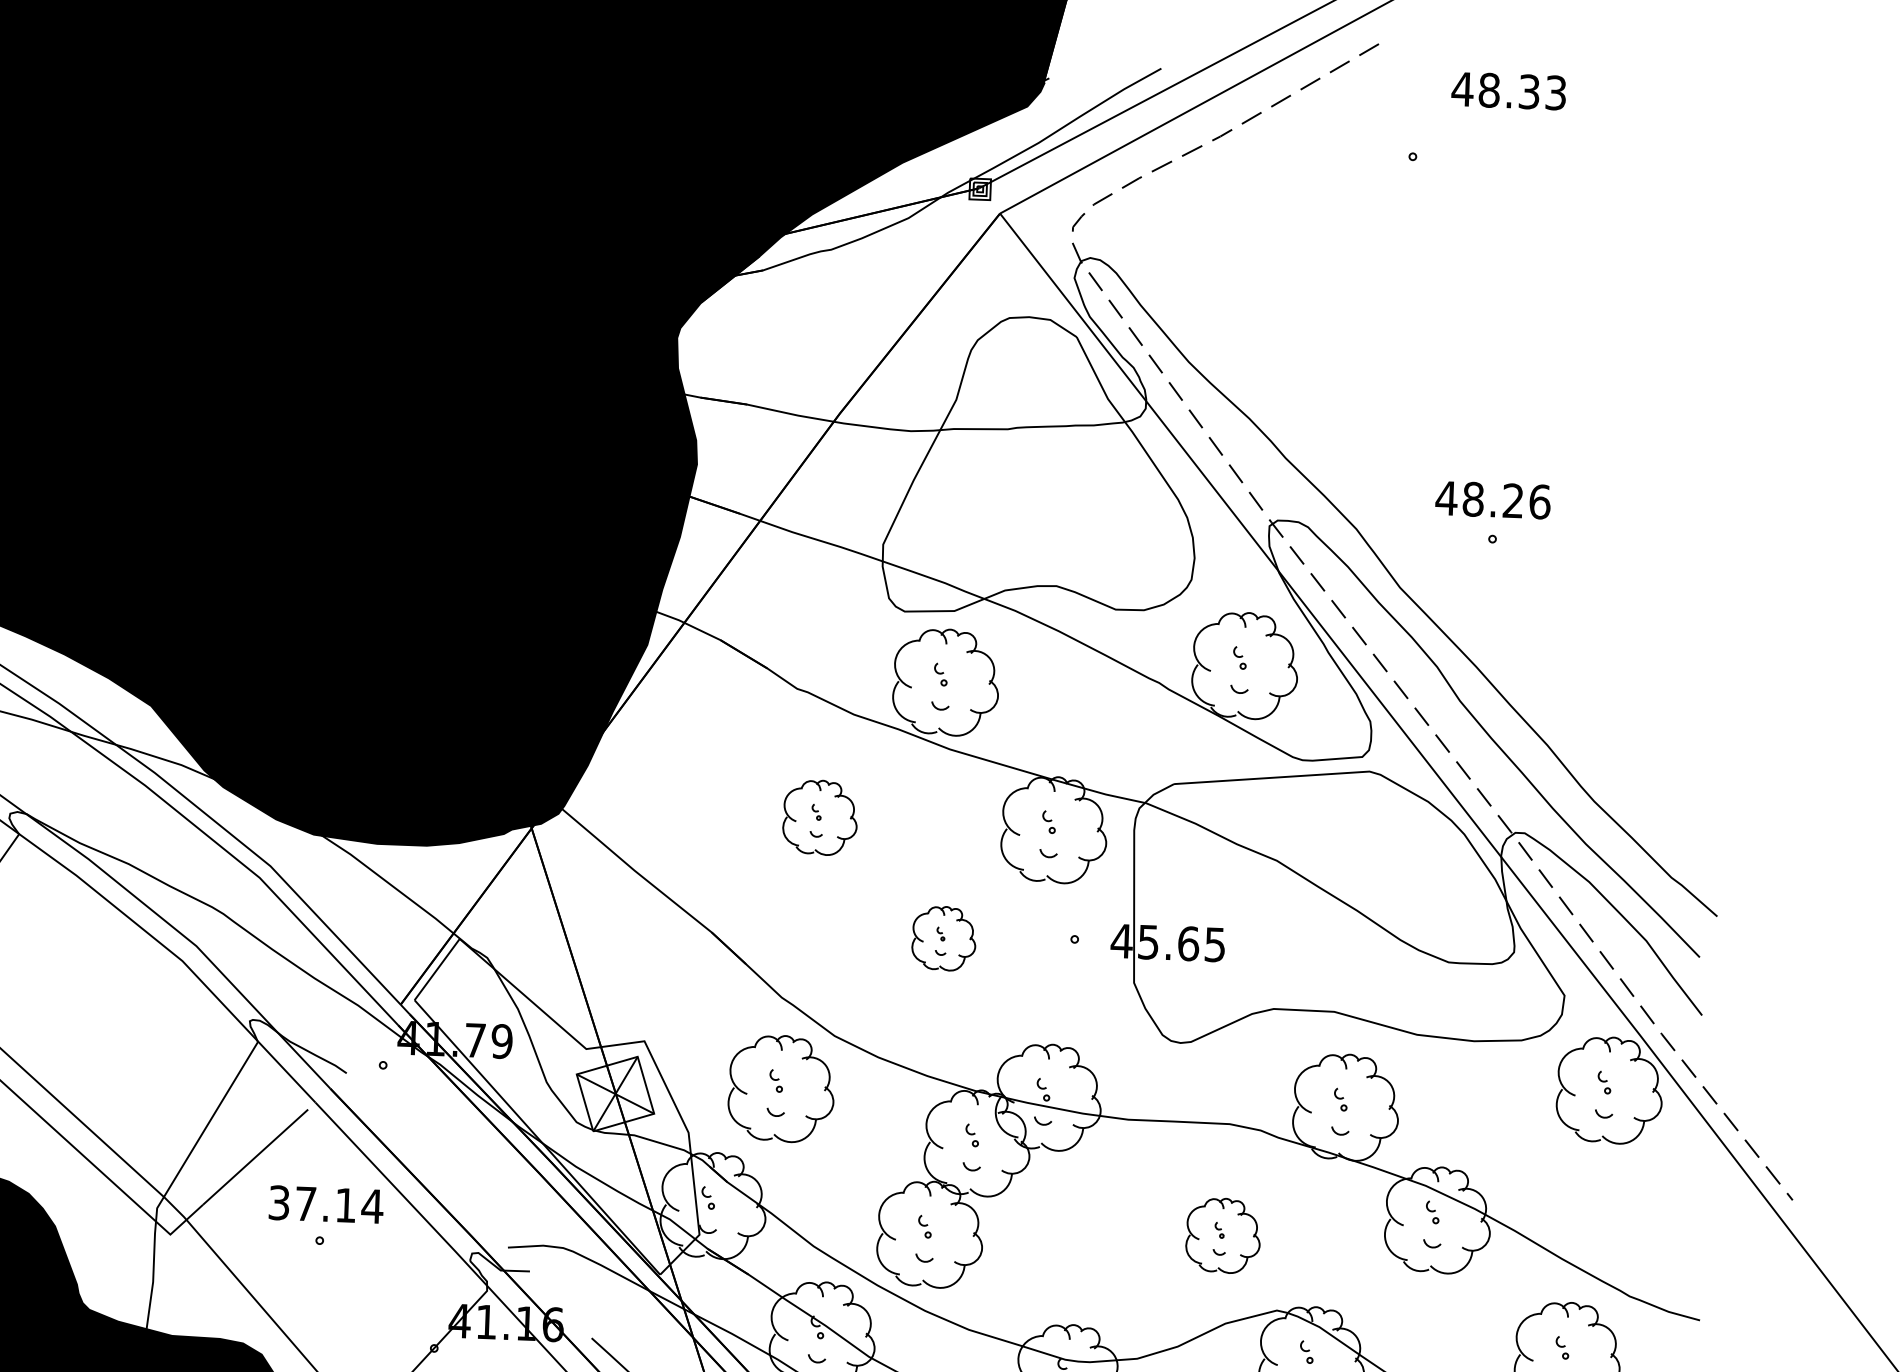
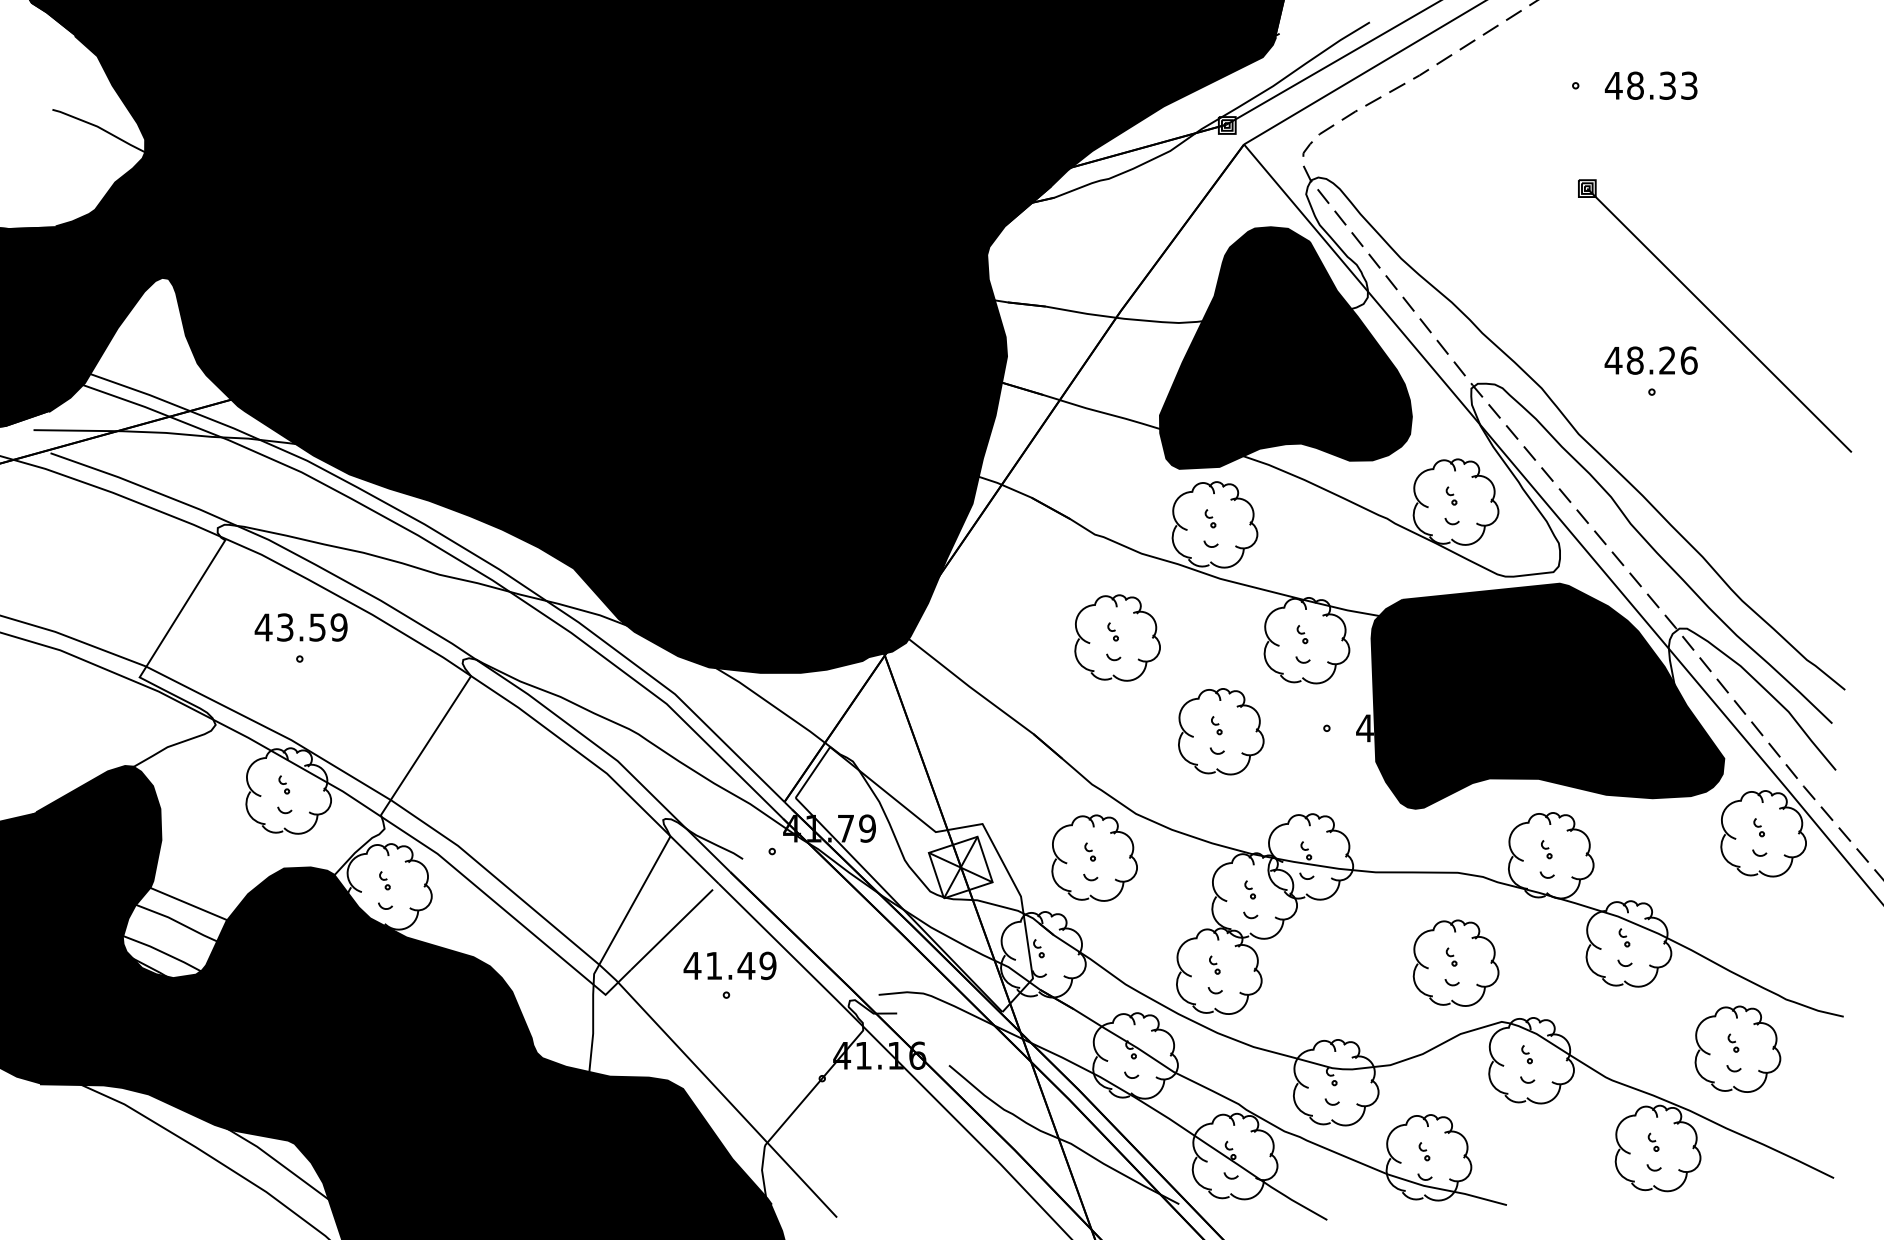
text: (1508, 90) -> (1650, 85), moved
part: (1574, 447) -> (1715, 315), added
fill: (1041, 466) -> (1285, 347), added
part: (820, 817) -> (1117, 637), size x1.43
fill: (1349, 909) -> (1547, 695), added
part: (944, 938) -> (1221, 731), size x1.67
text: (324, 1204) -> (729, 965), 37.14 -> 41.49
part: (1222, 1234) -> (1455, 962), size x1.43

